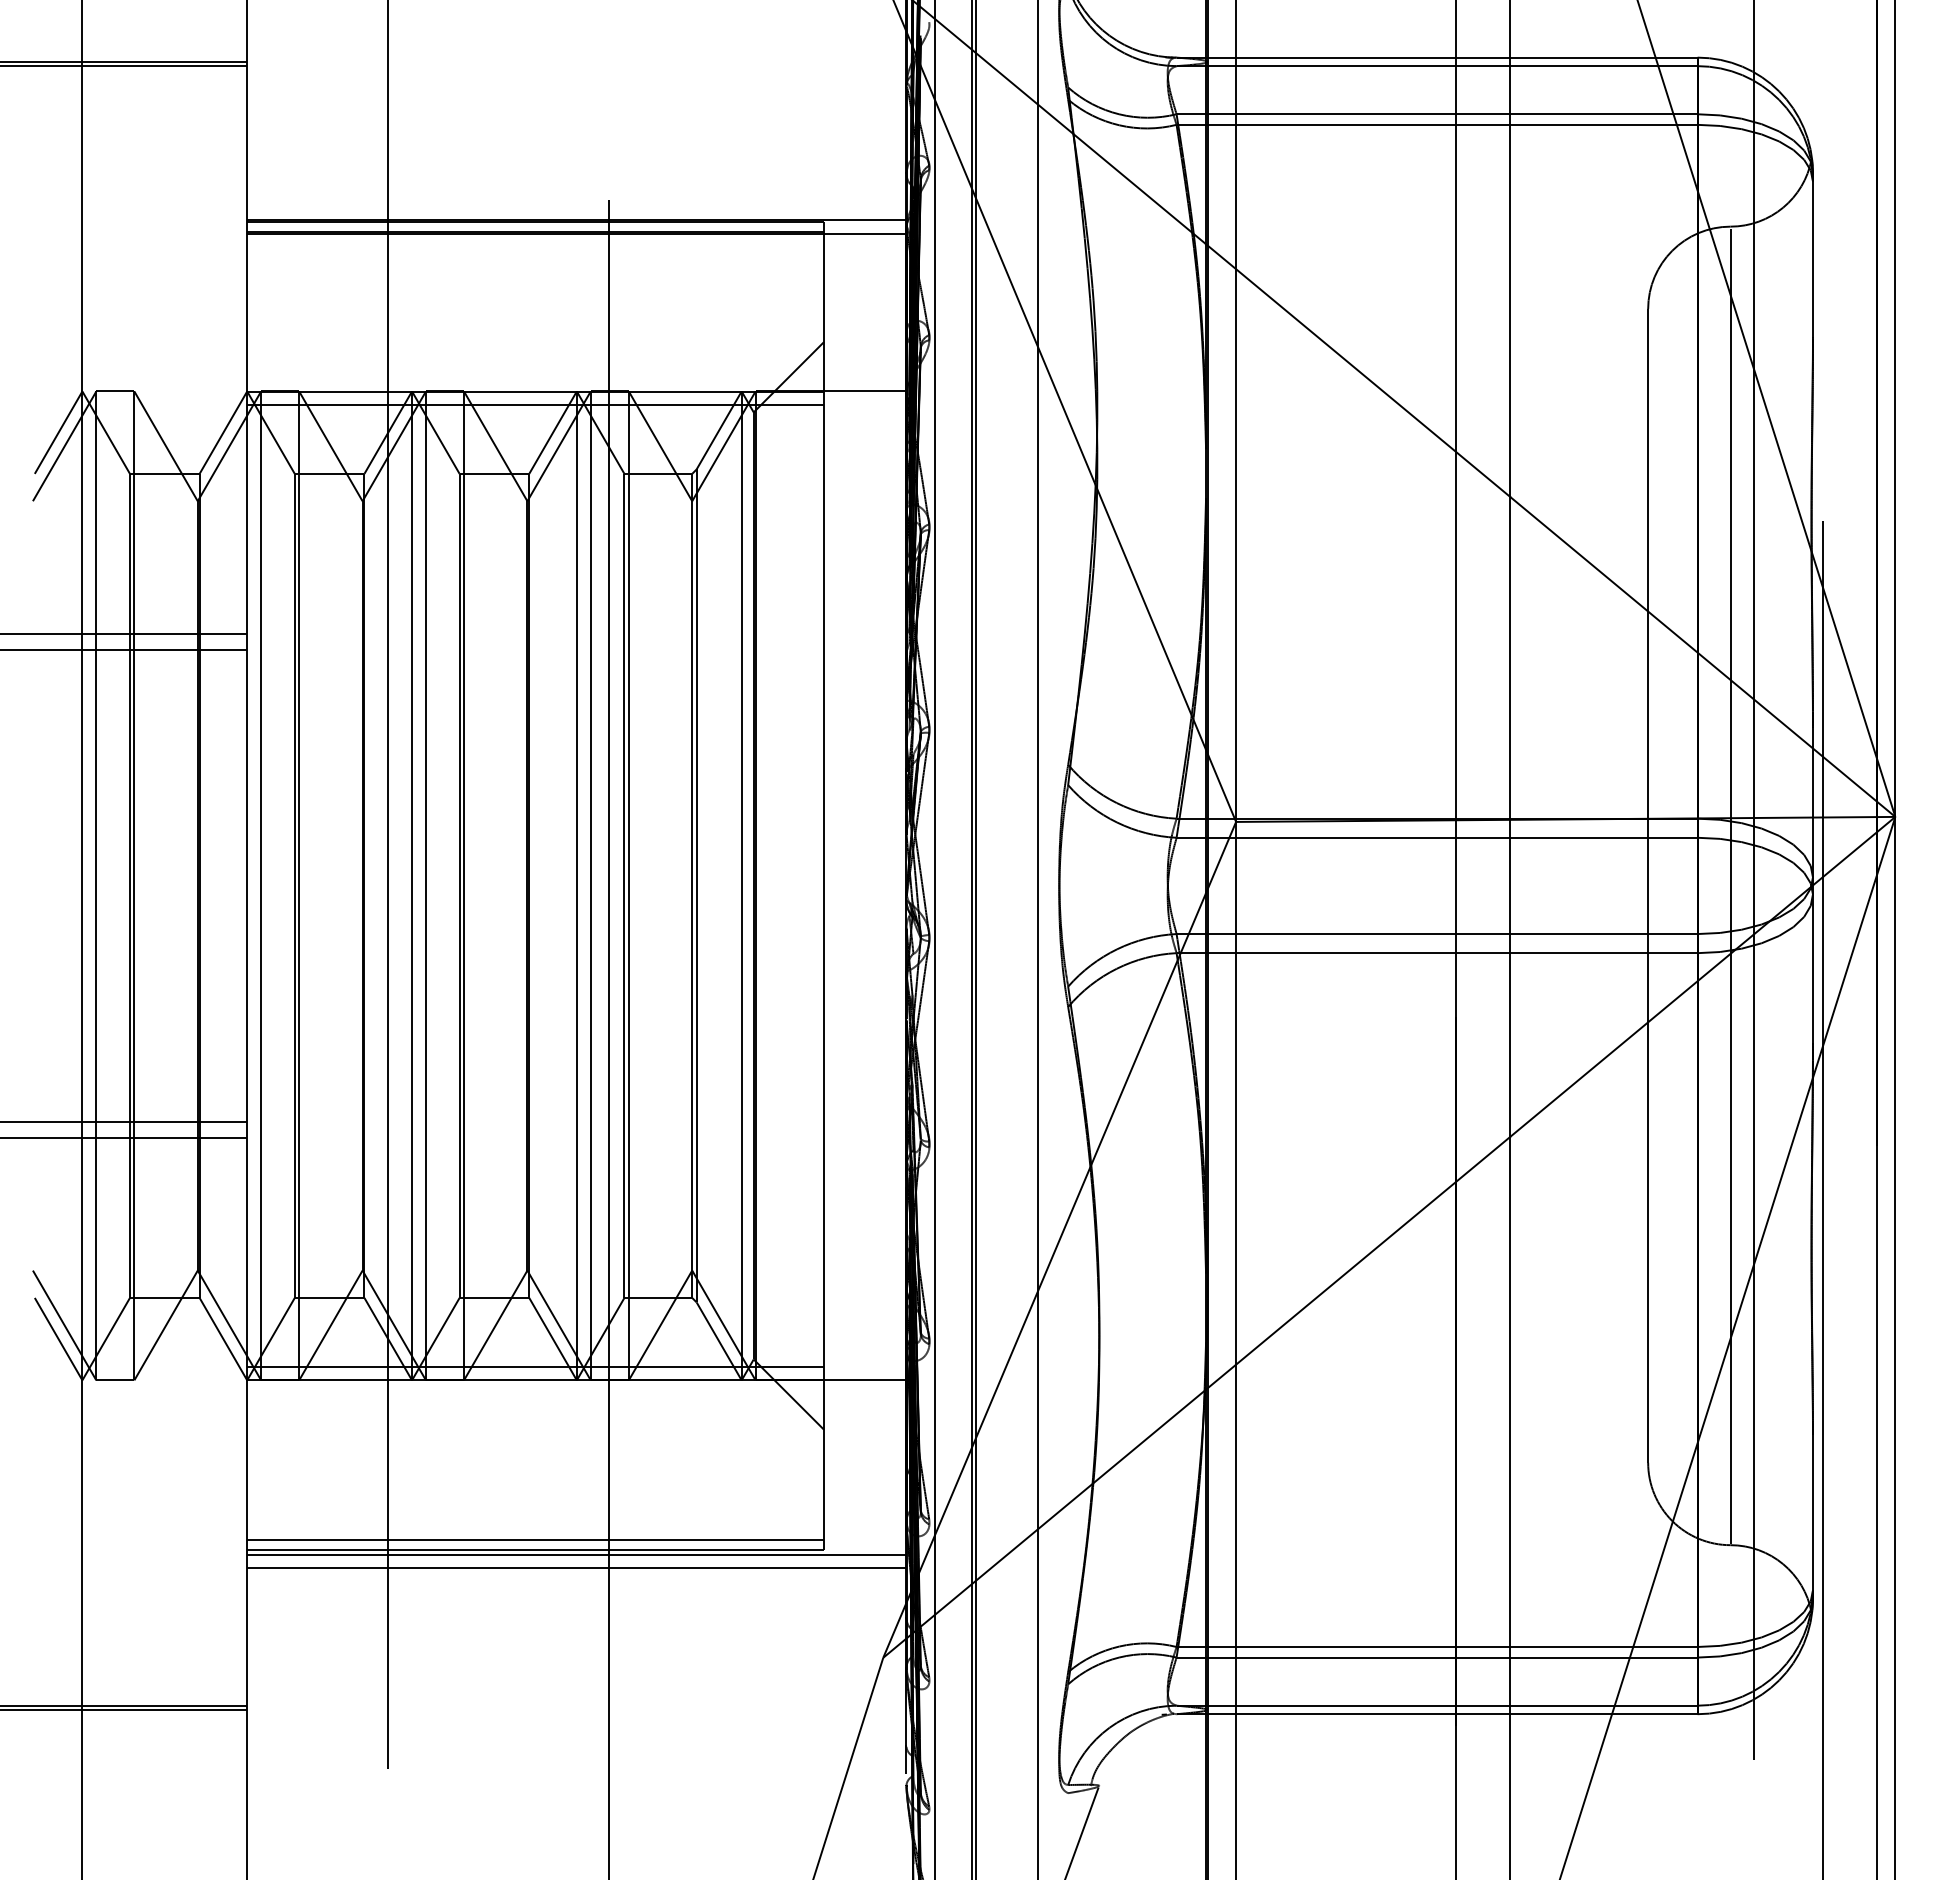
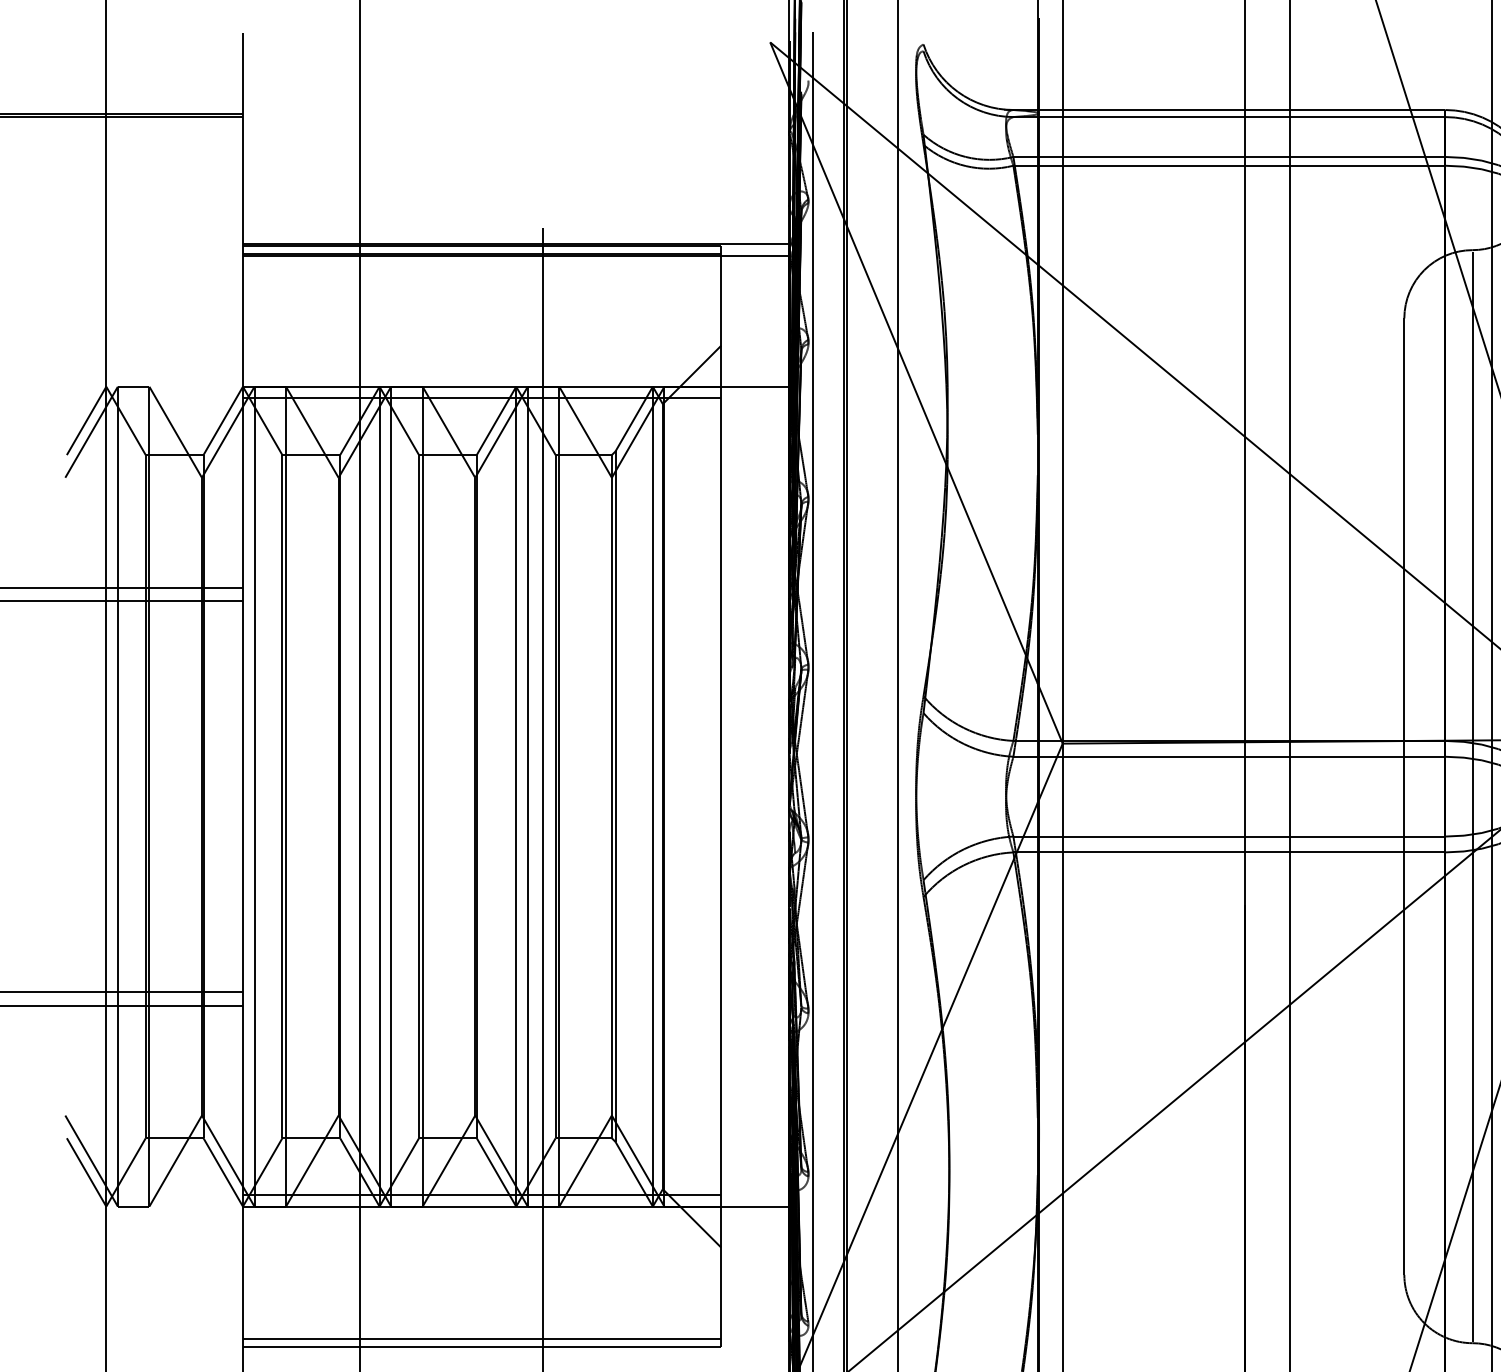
line: (576, 1554) -> (515, 1350), removed
line: (576, 1568) -> (515, 1362), removed

